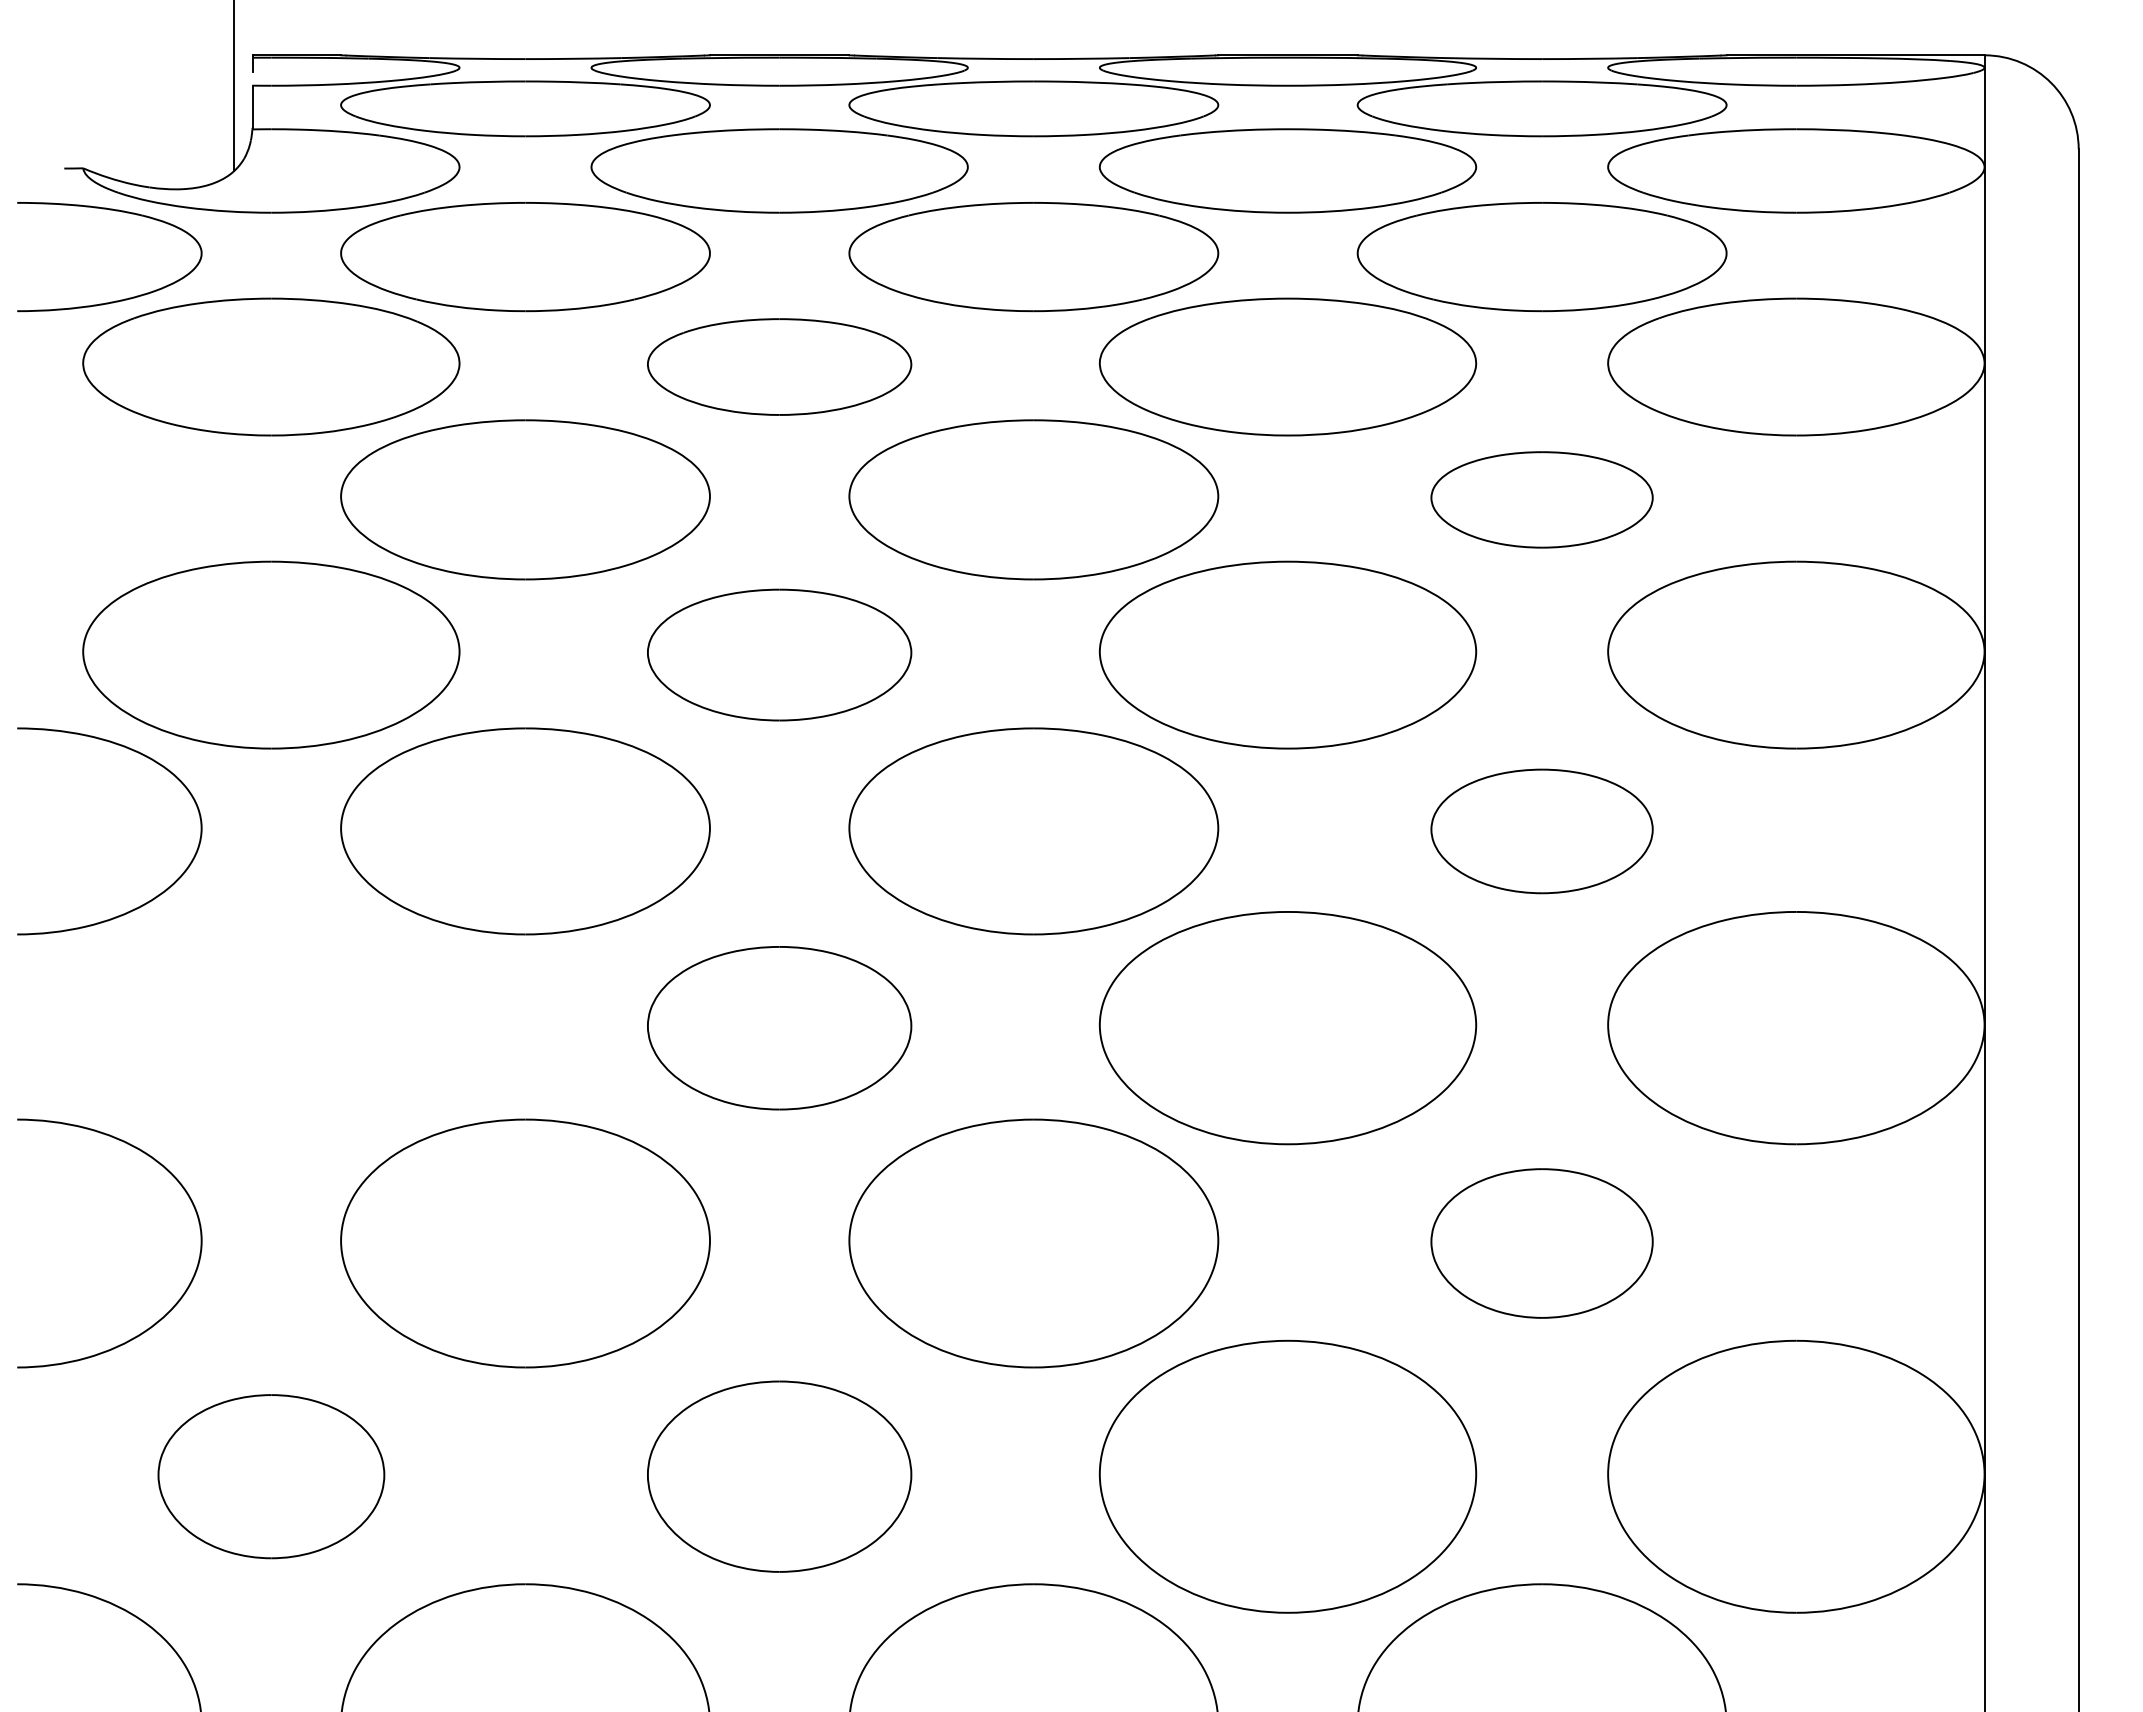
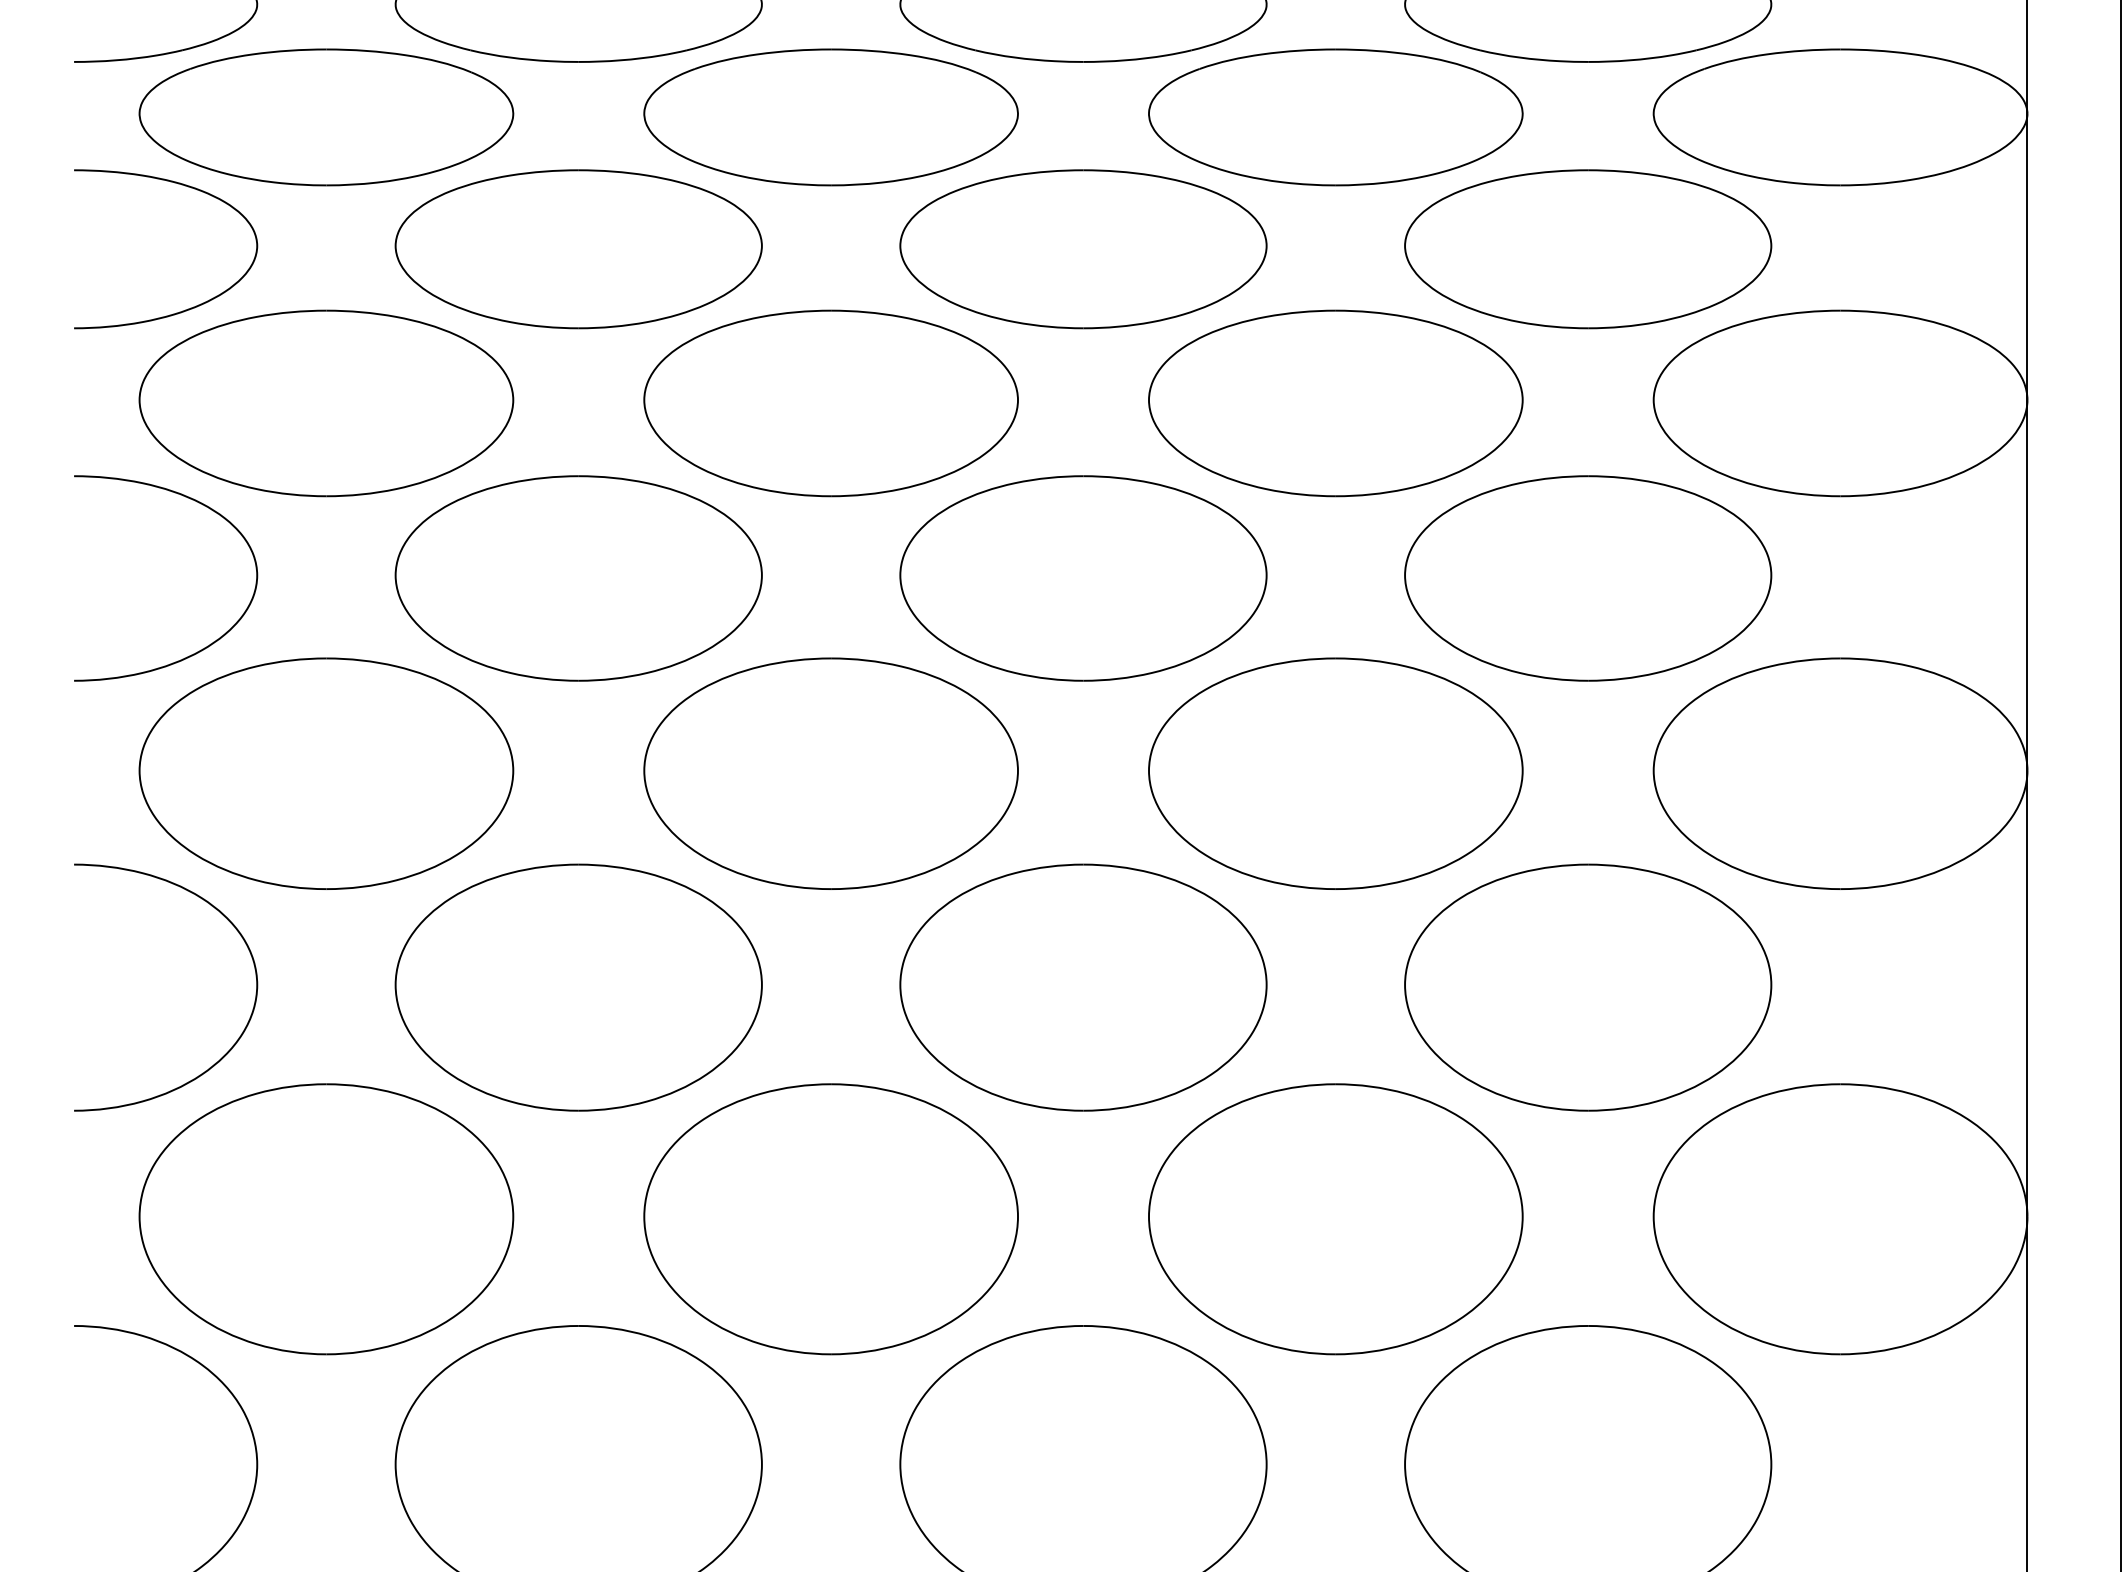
part: (779, 366) -> (830, 116), size x1.43
part: (1541, 499) -> (1587, 248), size x1.67
curve: (134, 558) -> (190, 307), added
part: (779, 654) -> (830, 402), size x1.43
part: (1541, 831) -> (1587, 578), size x1.67
part: (271, 1028) -> (326, 774), added
part: (779, 1028) -> (830, 774), size x1.43
part: (1541, 1243) -> (1587, 987), size x1.67
part: (271, 1476) -> (326, 1218), size x1.67
part: (779, 1476) -> (830, 1218), size x1.43

